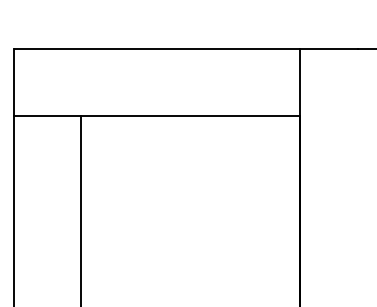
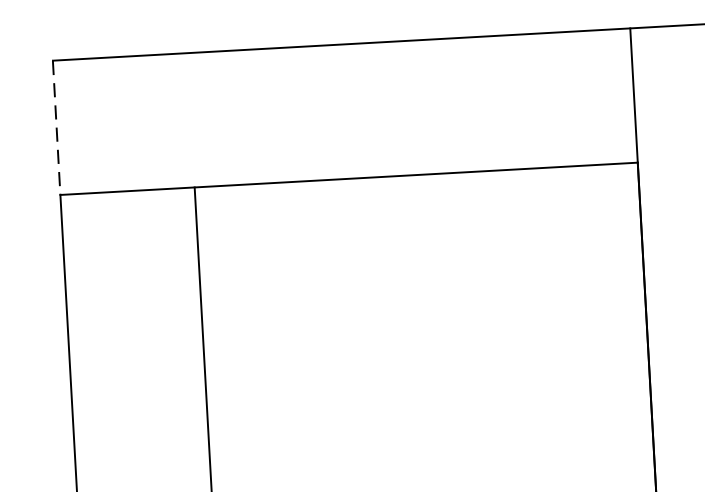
line: (14, 82) -> (56, 127), solid -> dashed

